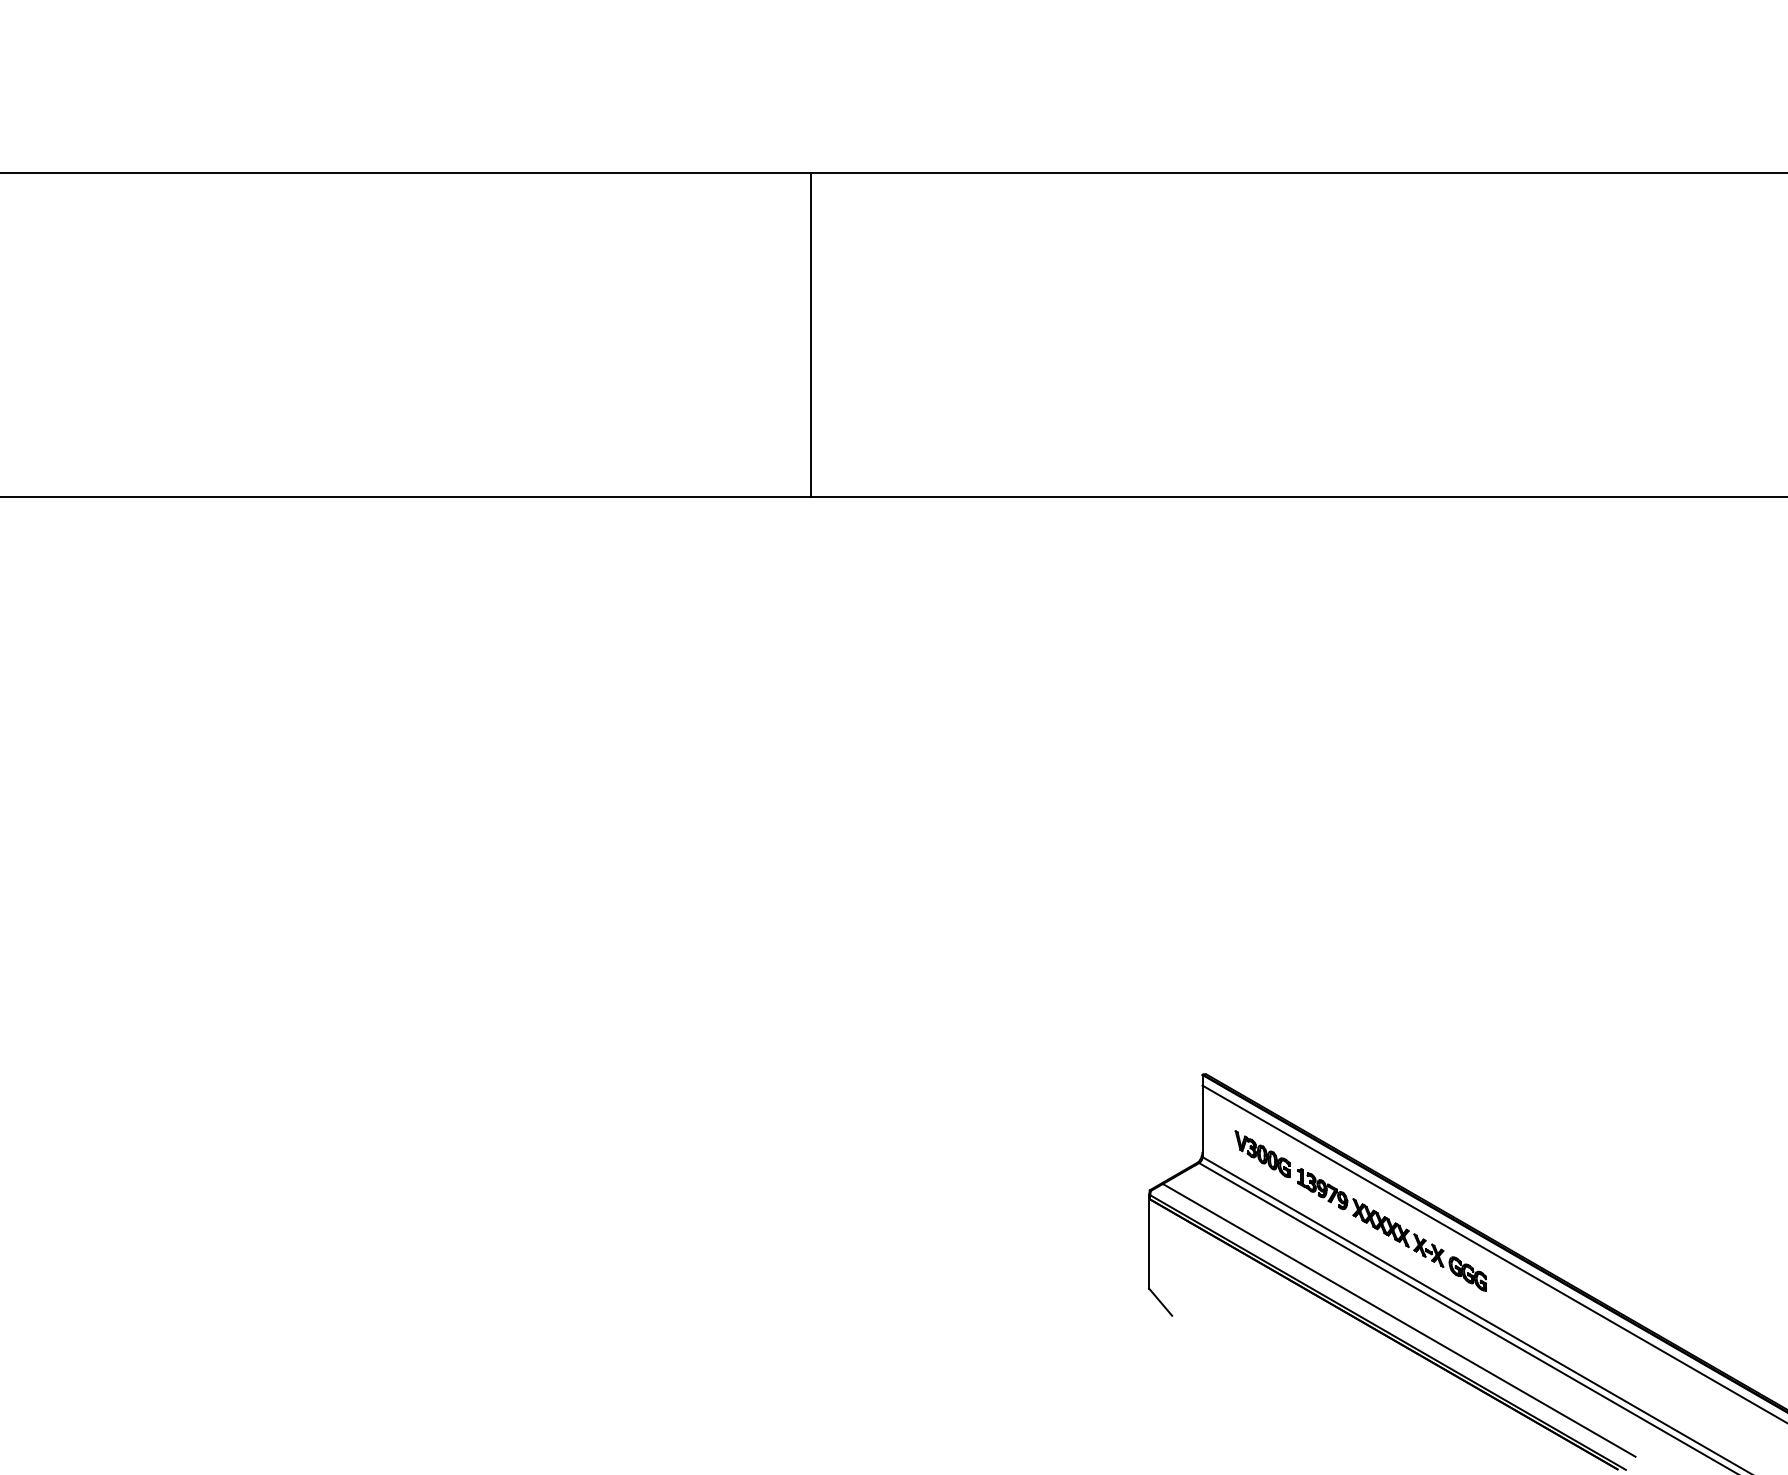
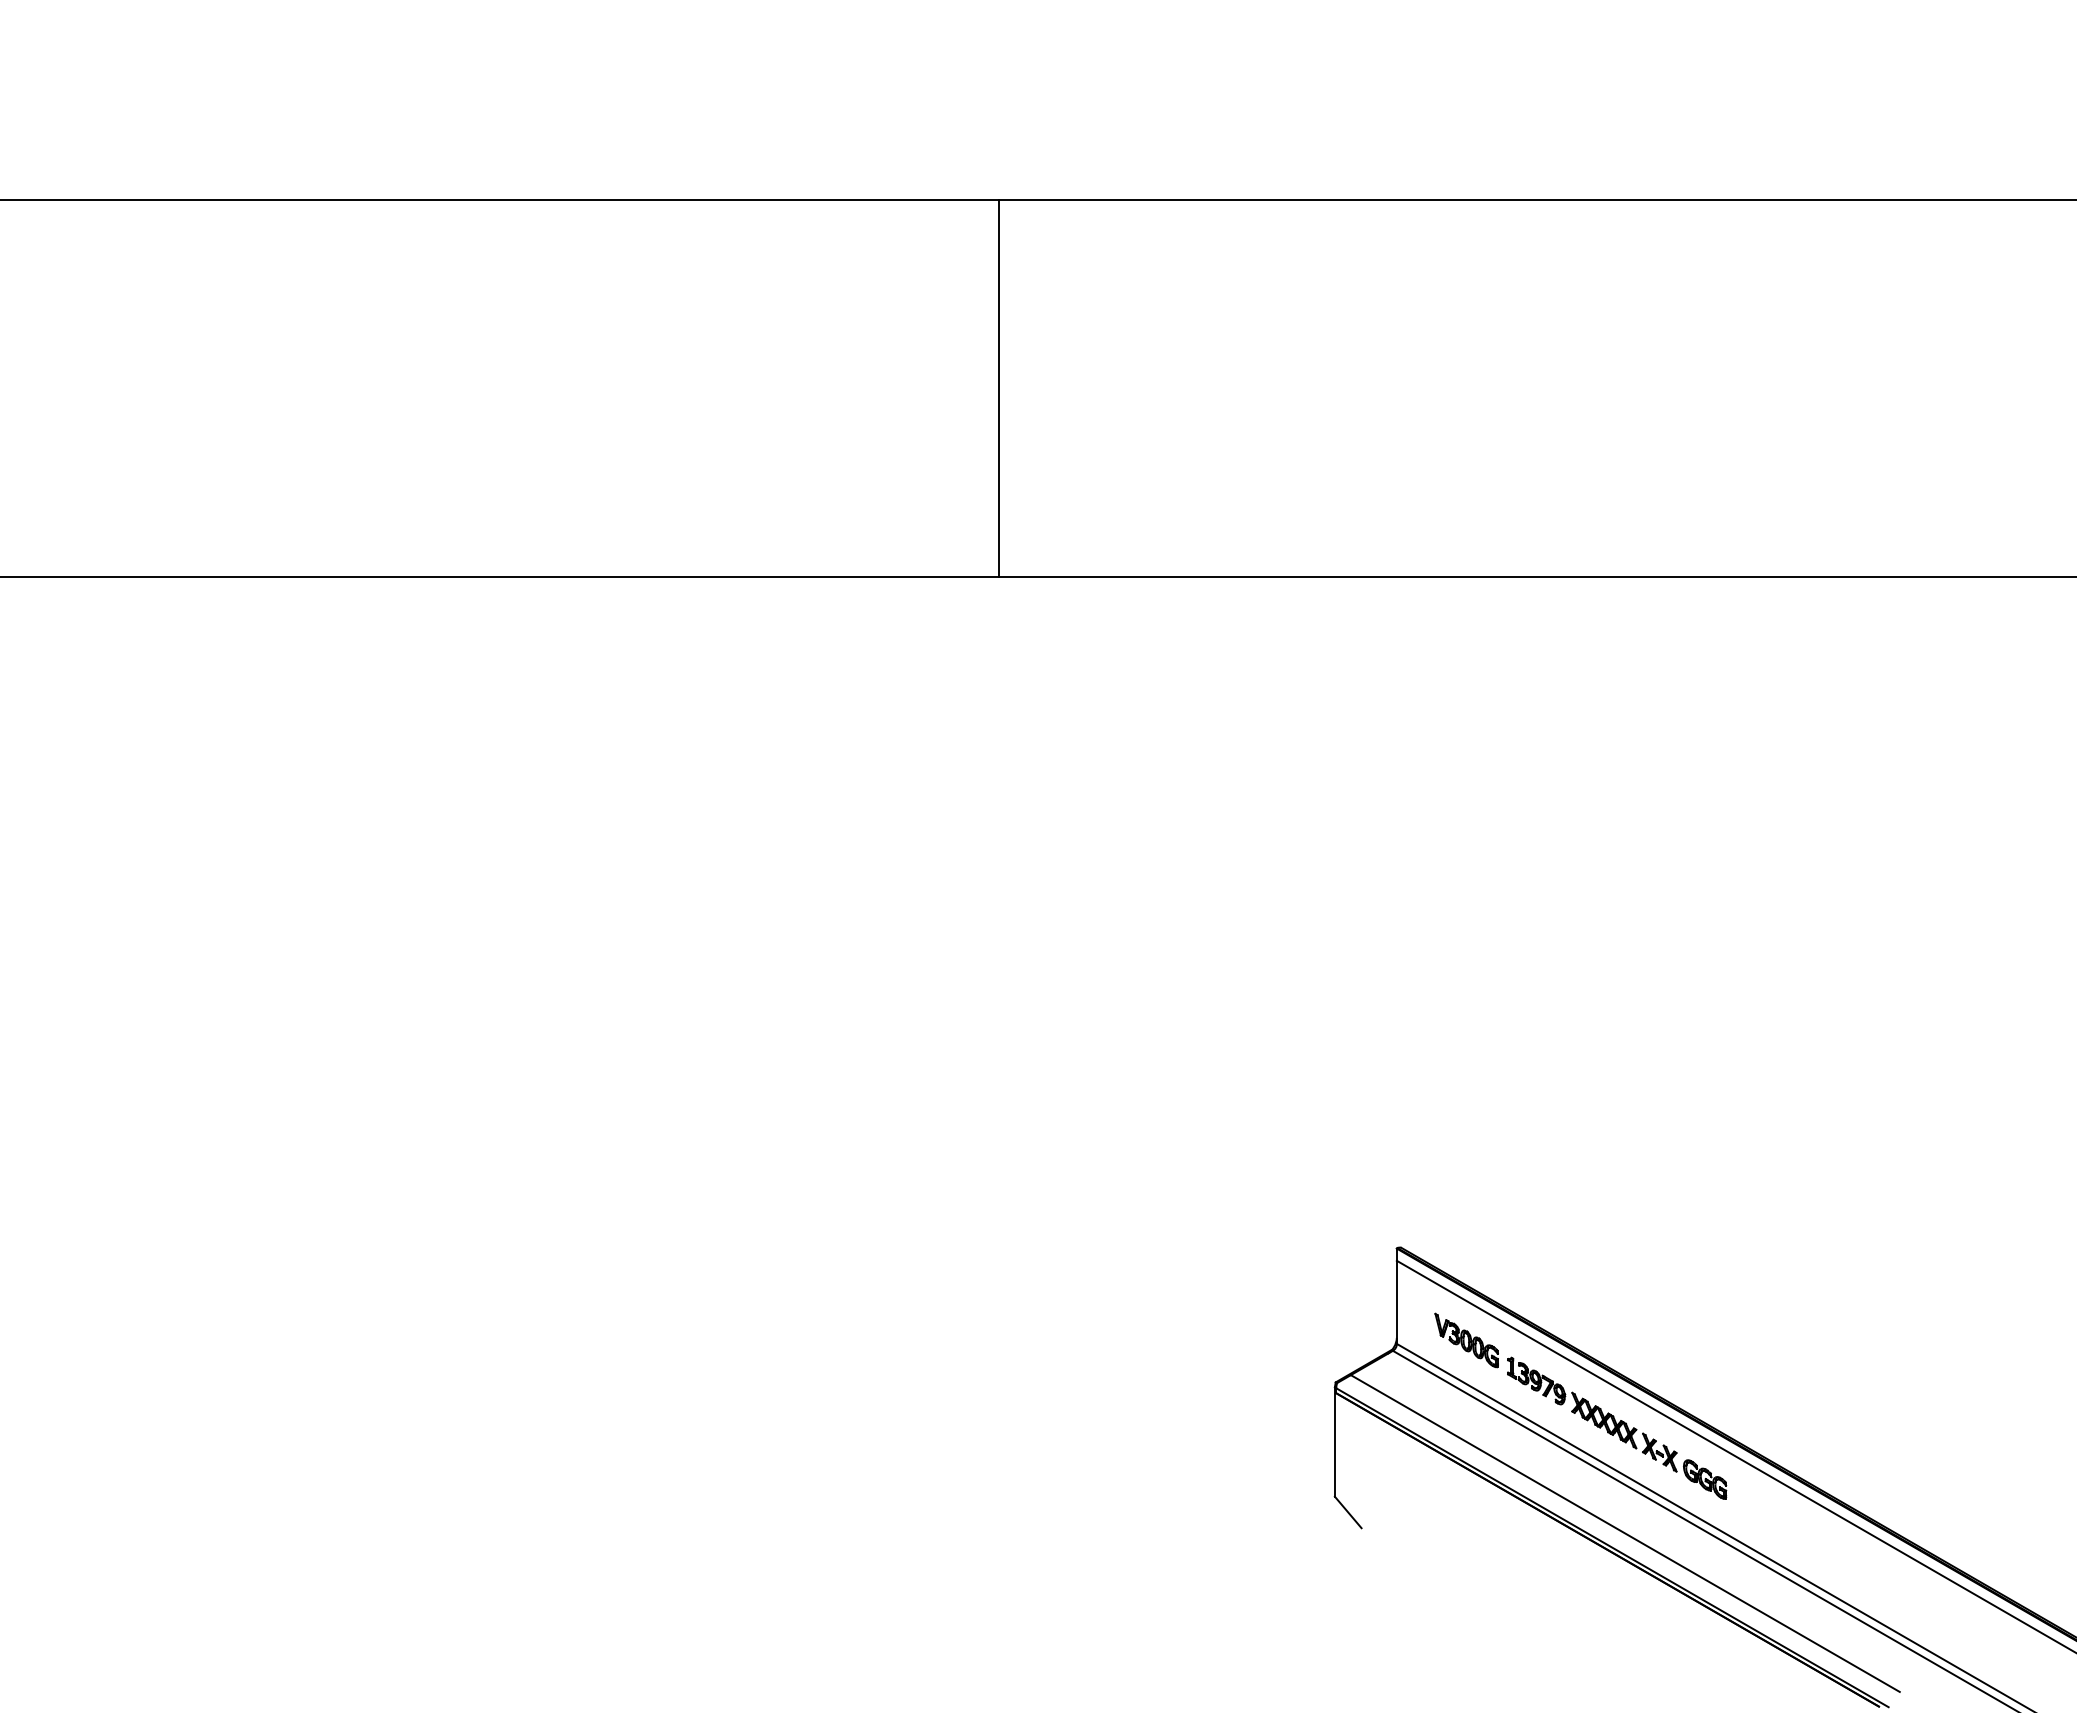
line: (811, 334) -> (999, 388), moved

